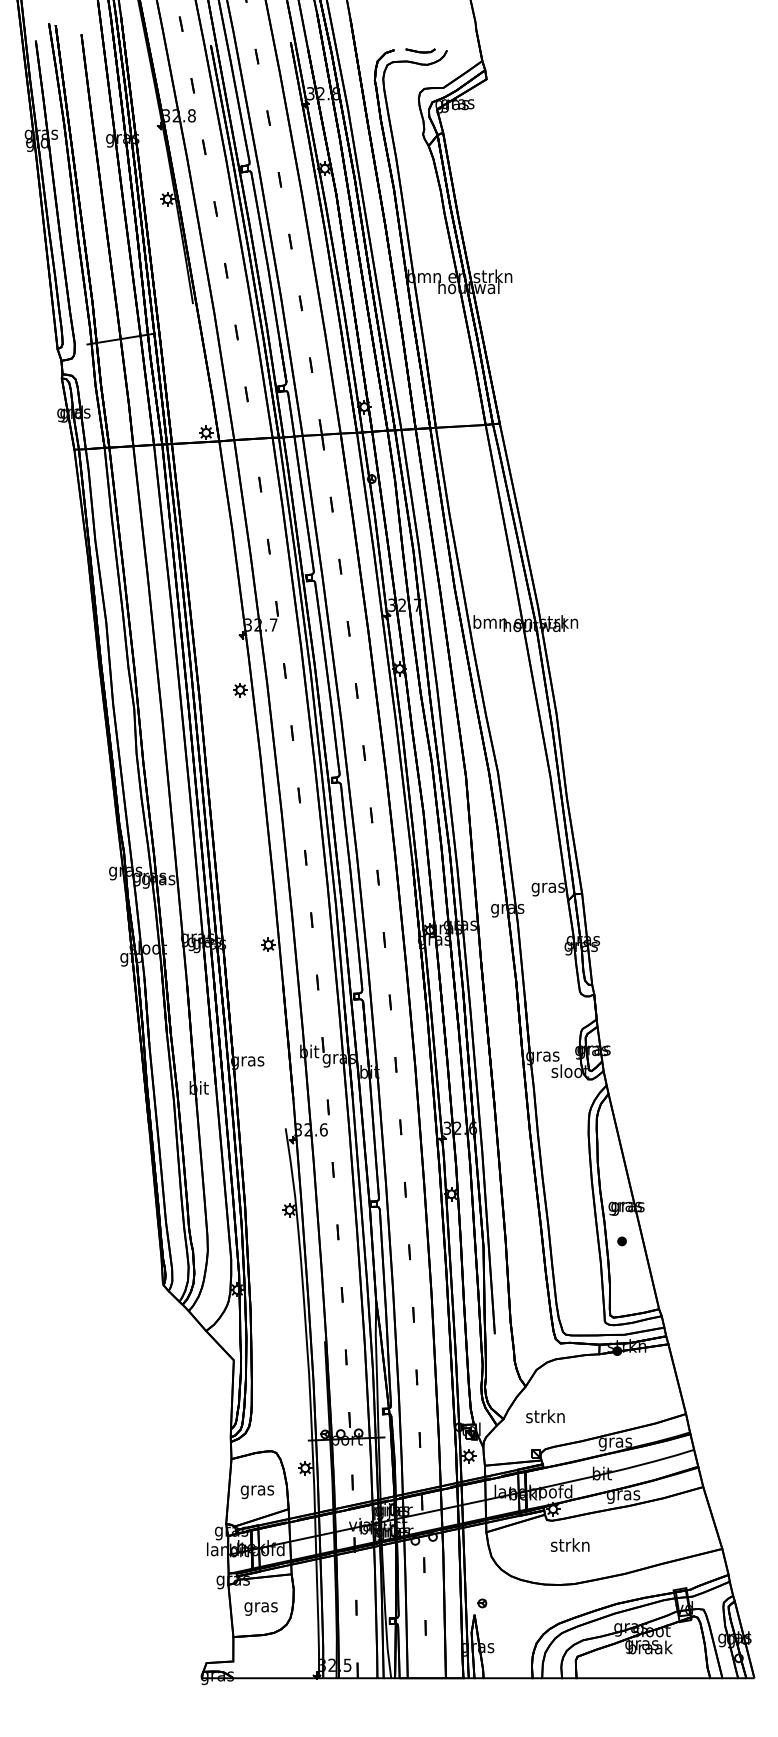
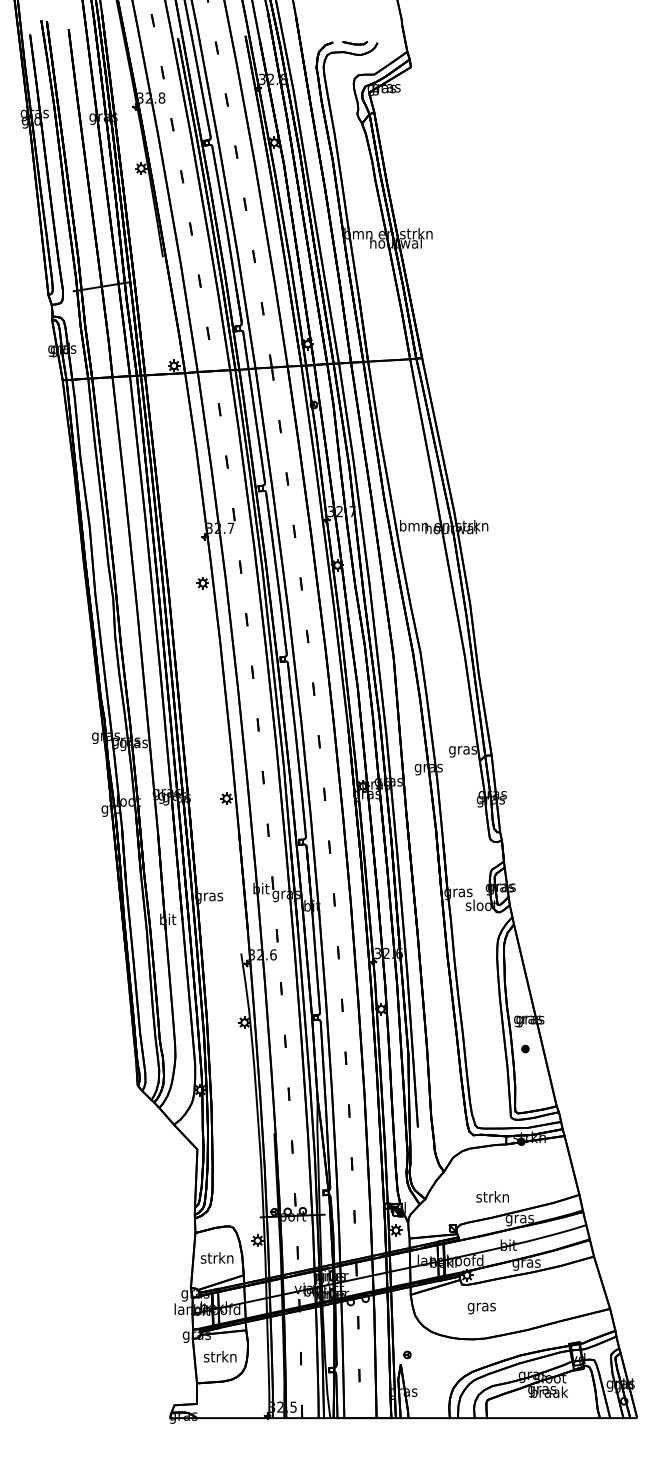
text: (545, 1415) -> (492, 1196), moved
text: (256, 1490) -> (216, 1259), gras -> strkn
text: (570, 1546) -> (481, 1306), strkn -> gras
text: (261, 1607) -> (220, 1358), gras -> strkn

